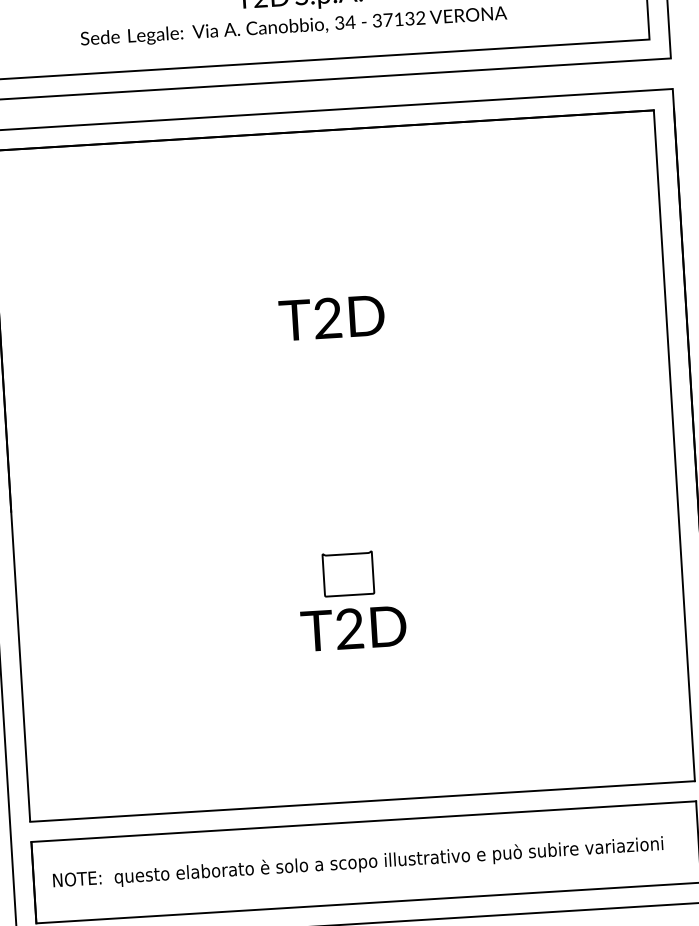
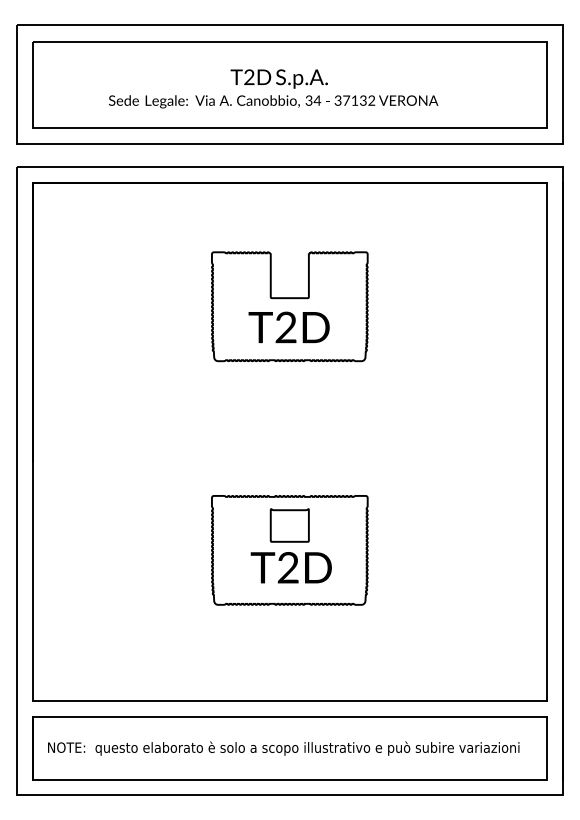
part: (330, 290) -> (289, 306), added
part: (349, 606) -> (289, 550), added

